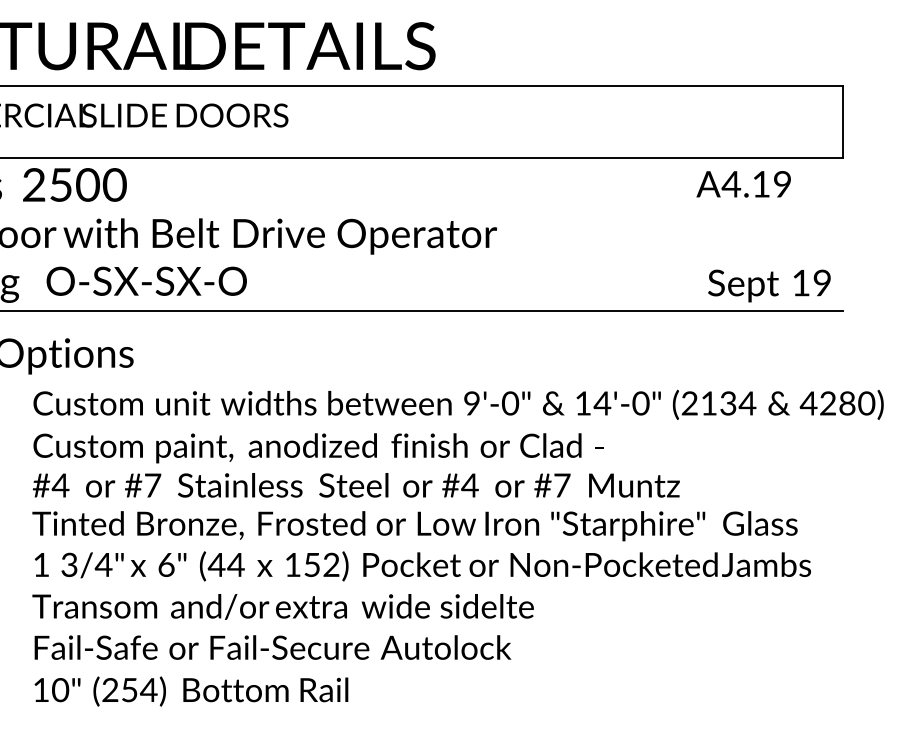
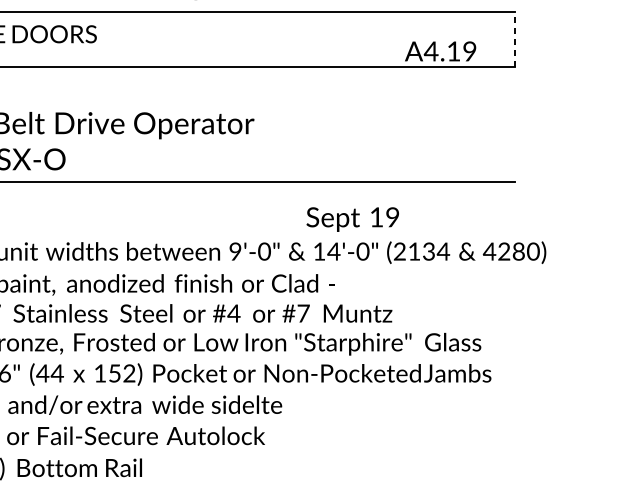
line: (842, 121) -> (515, 38), solid -> dashed
text: (743, 184) -> (440, 51), moved
text: (769, 285) -> (352, 219), moved

